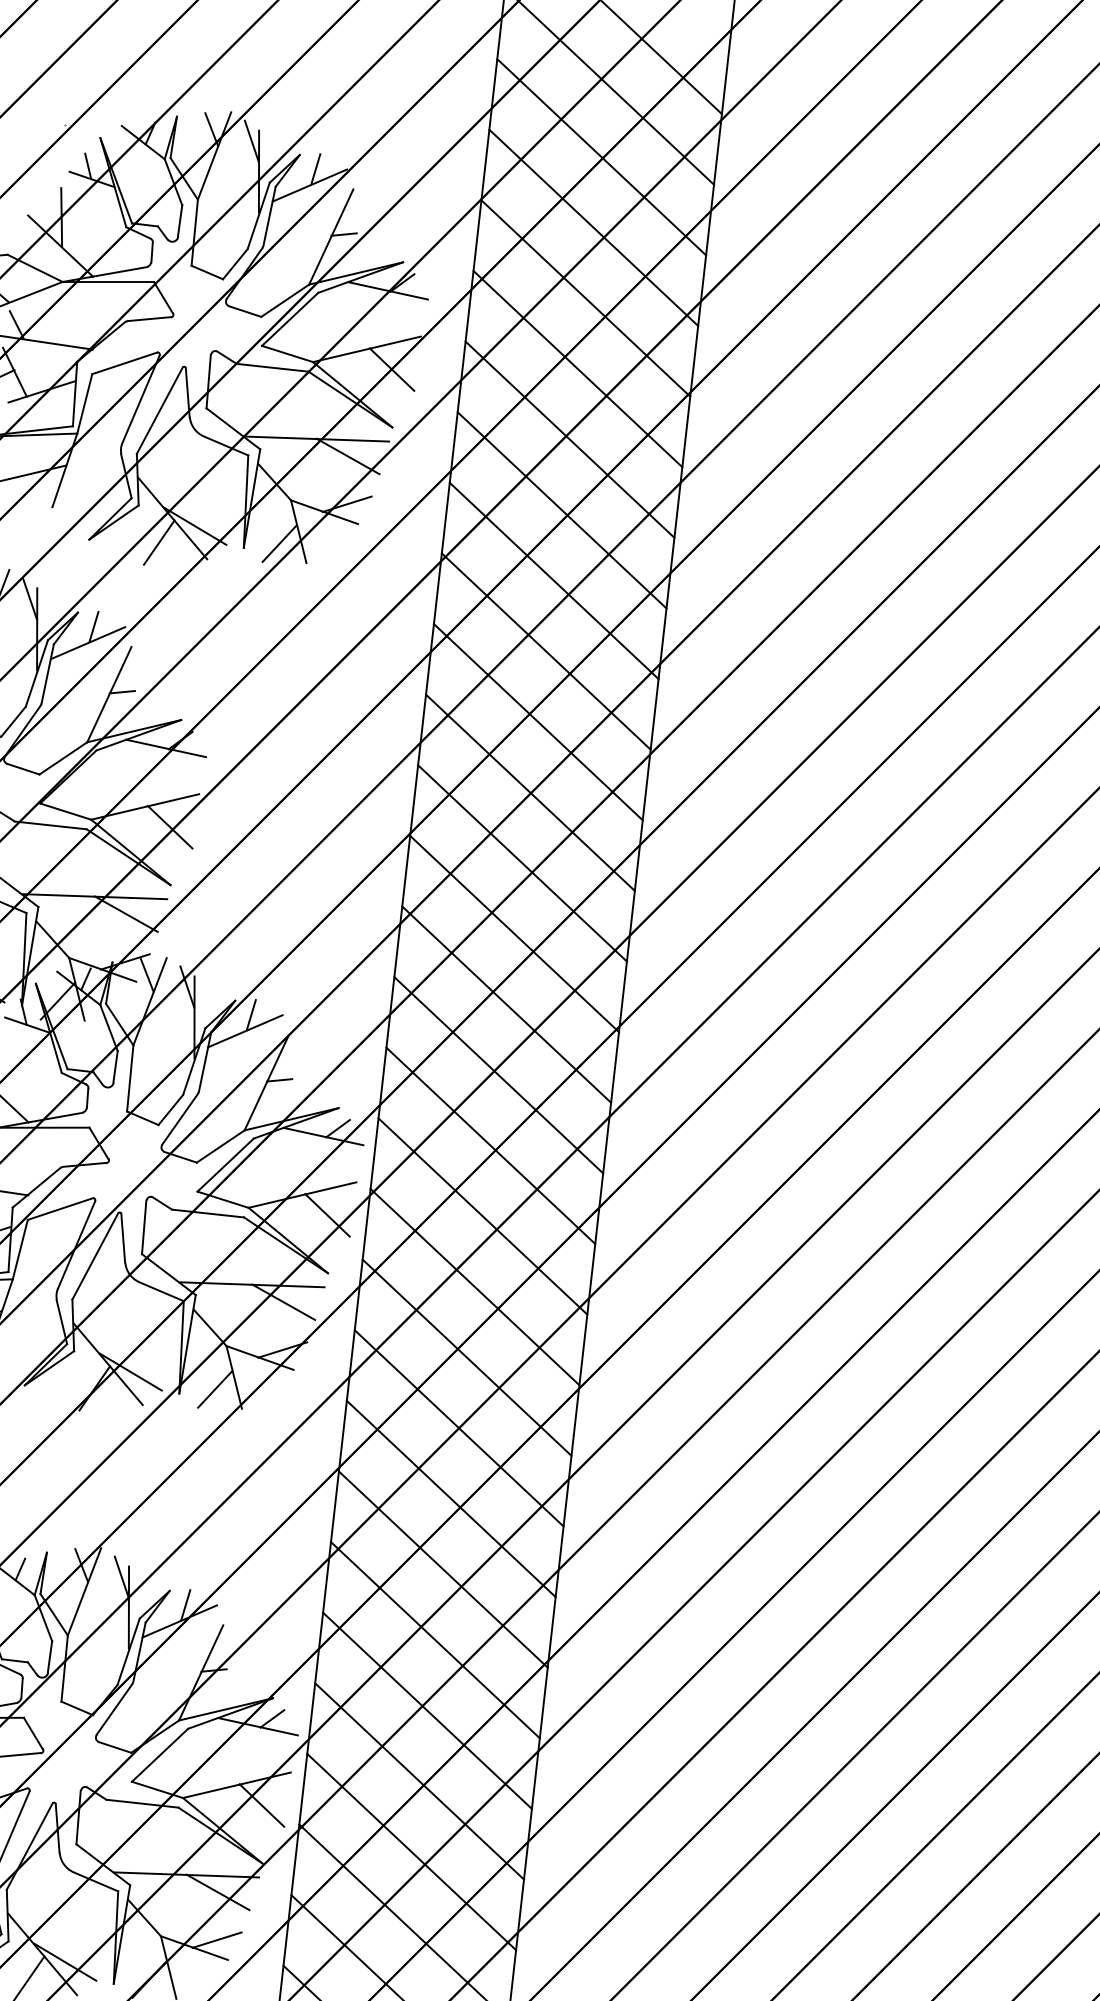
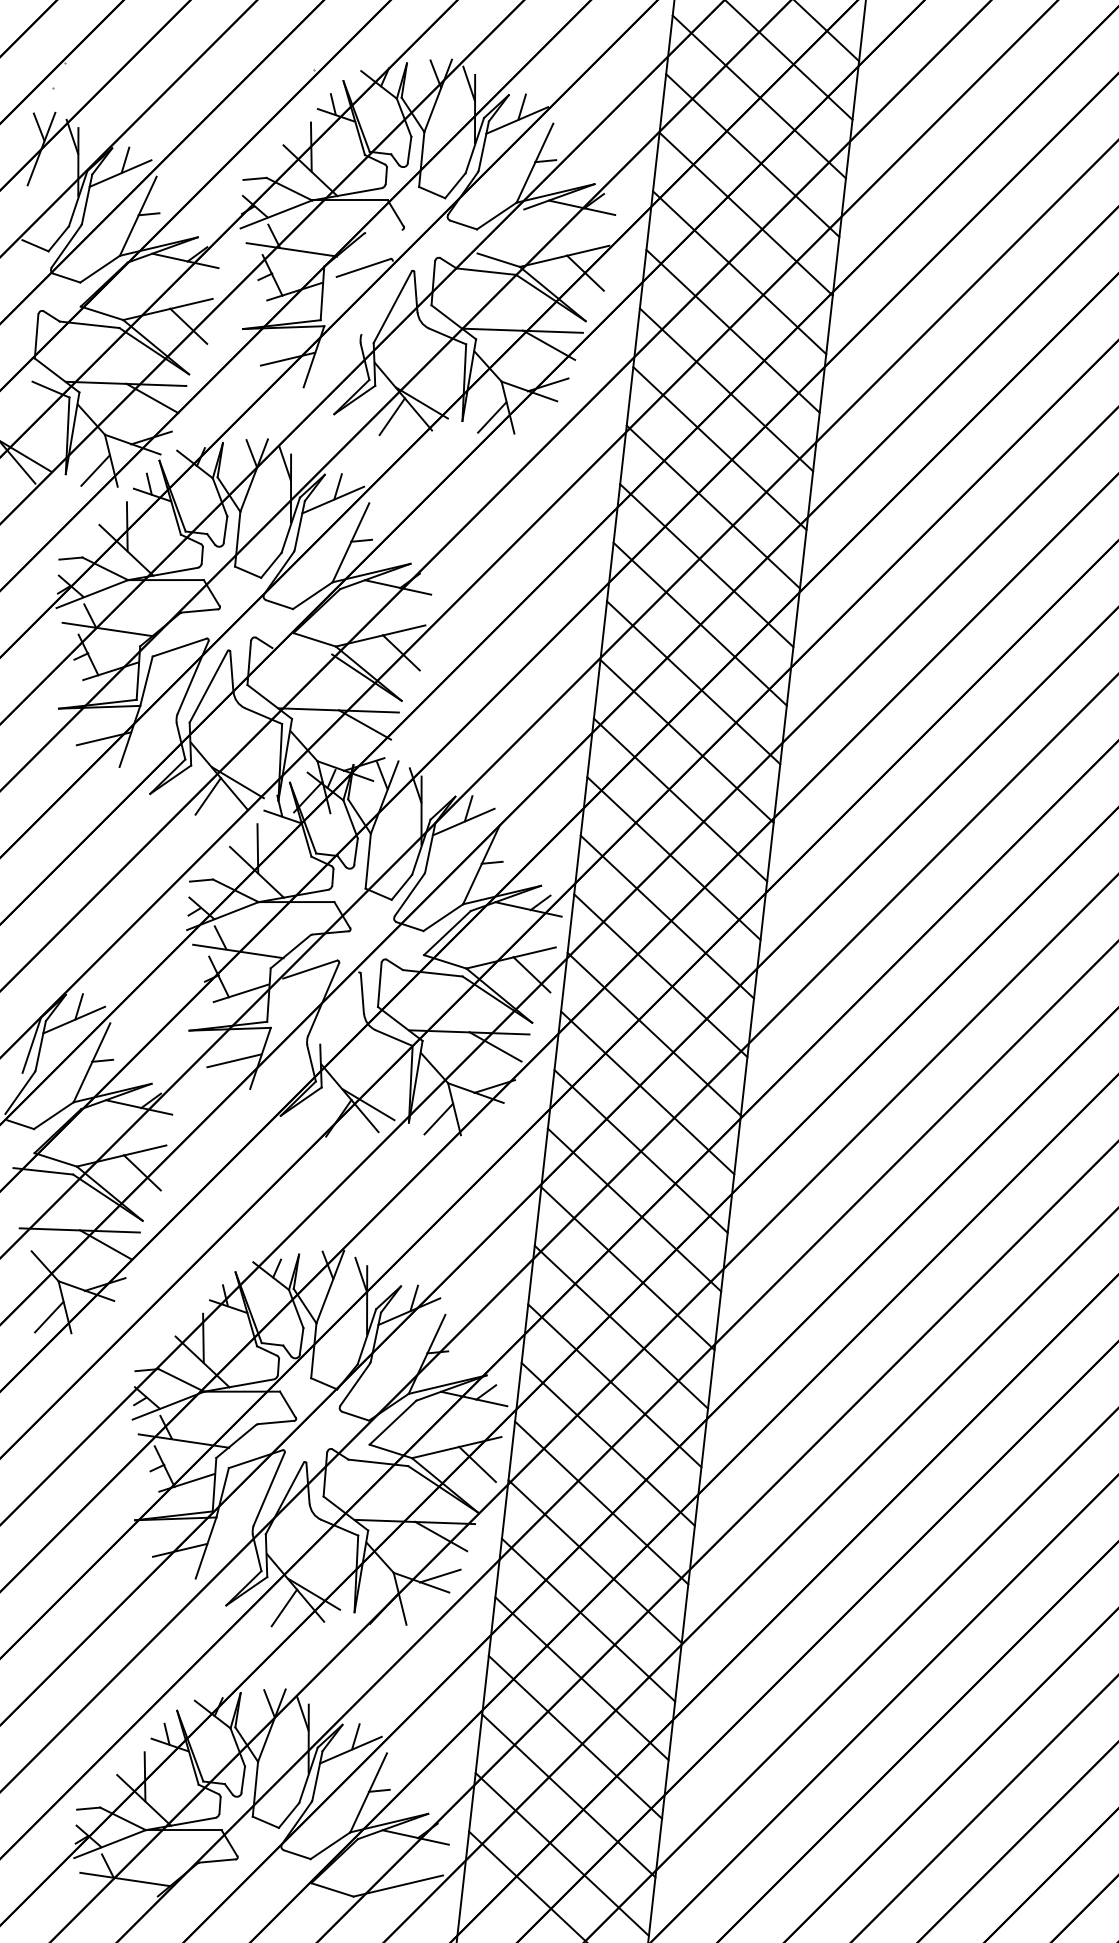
line: (148, 318) -> (383, 230), removed
line: (289, 319) -> (500, 231), removed
line: (140, 398) -> (376, 297), removed
line: (84, 403) -> (330, 301), removed
line: (51, 825) -> (302, 651), removed
line: (19, 1248) -> (276, 1002), removed
line: (95, 1255) -> (339, 1008), removed

